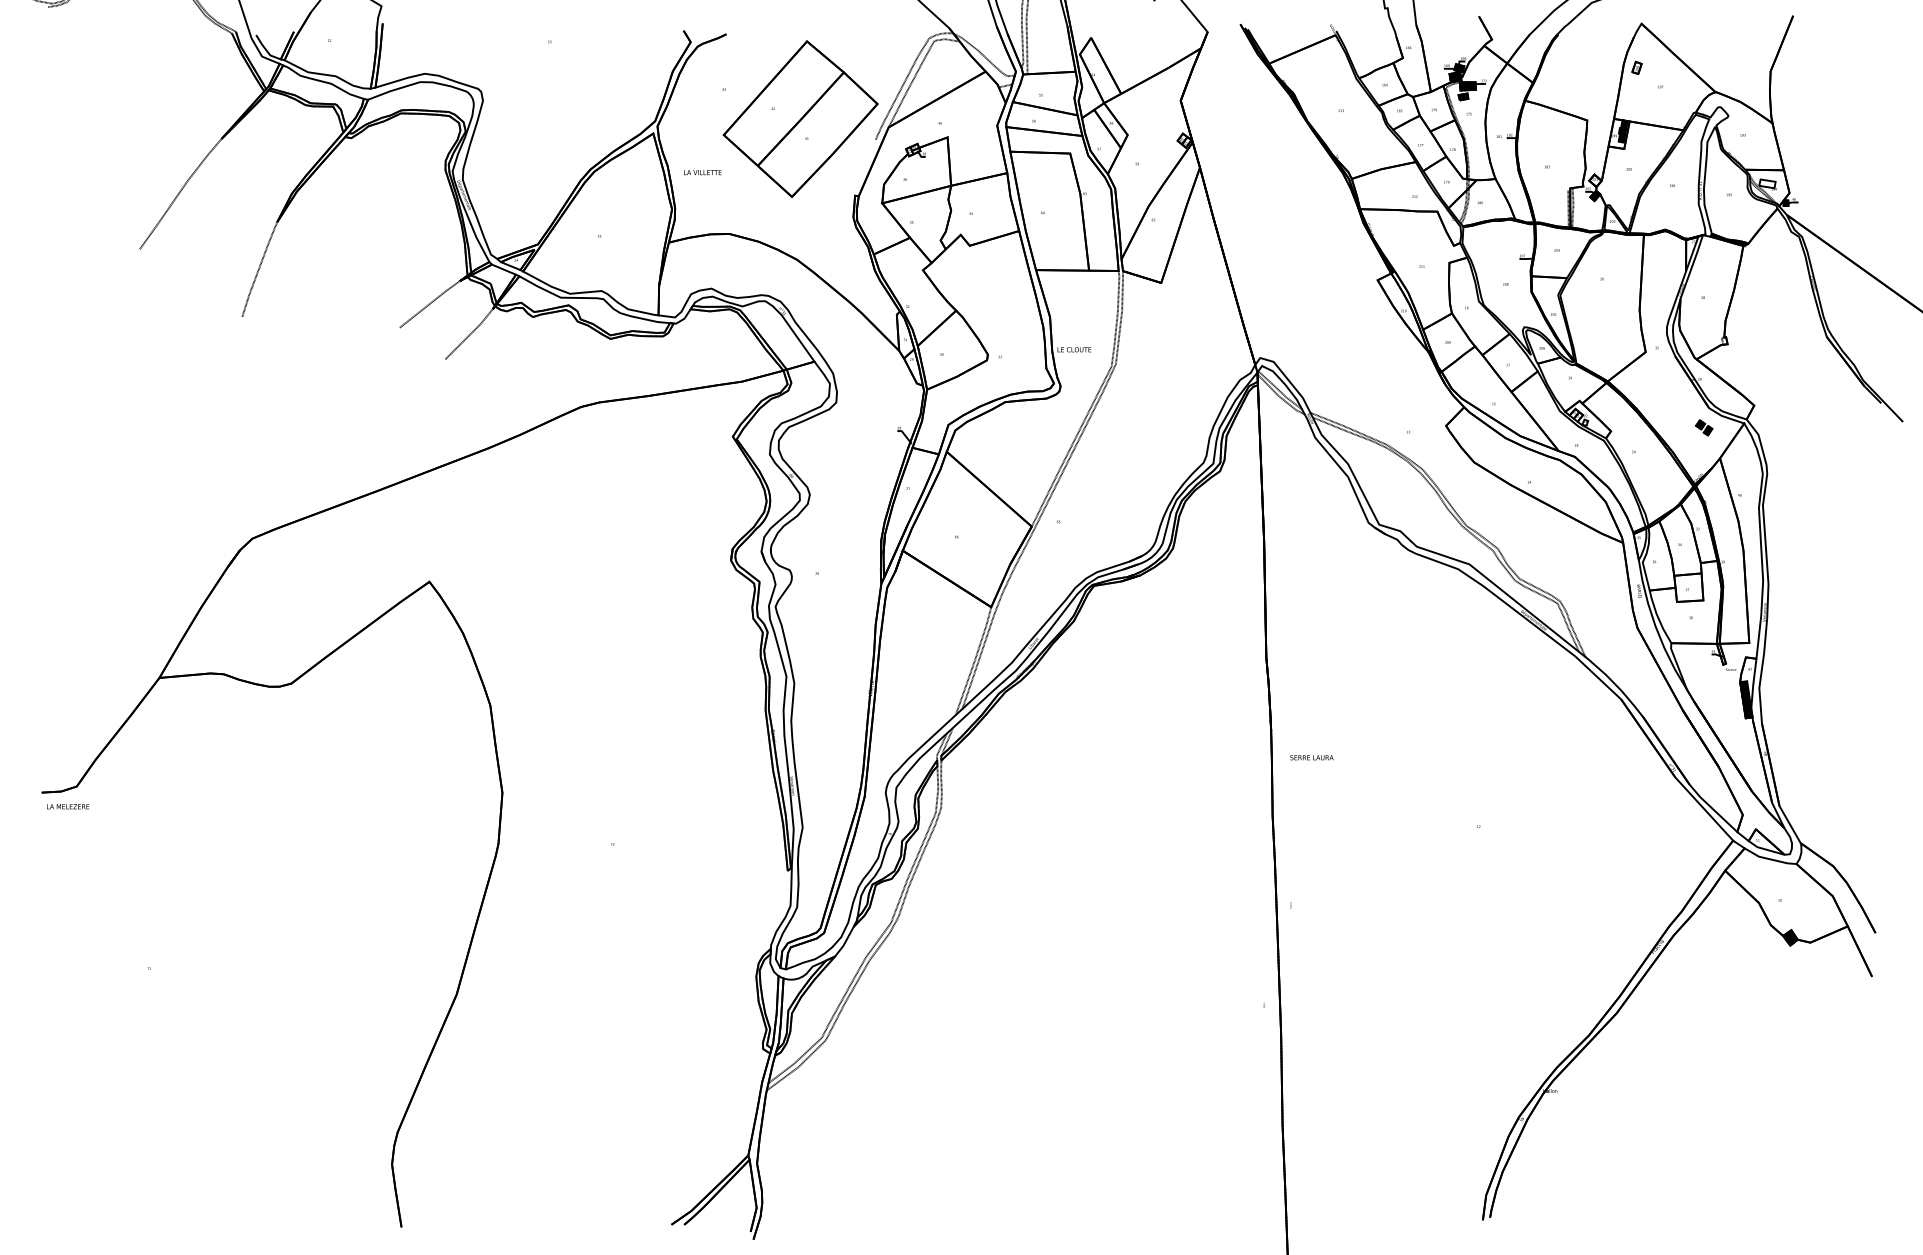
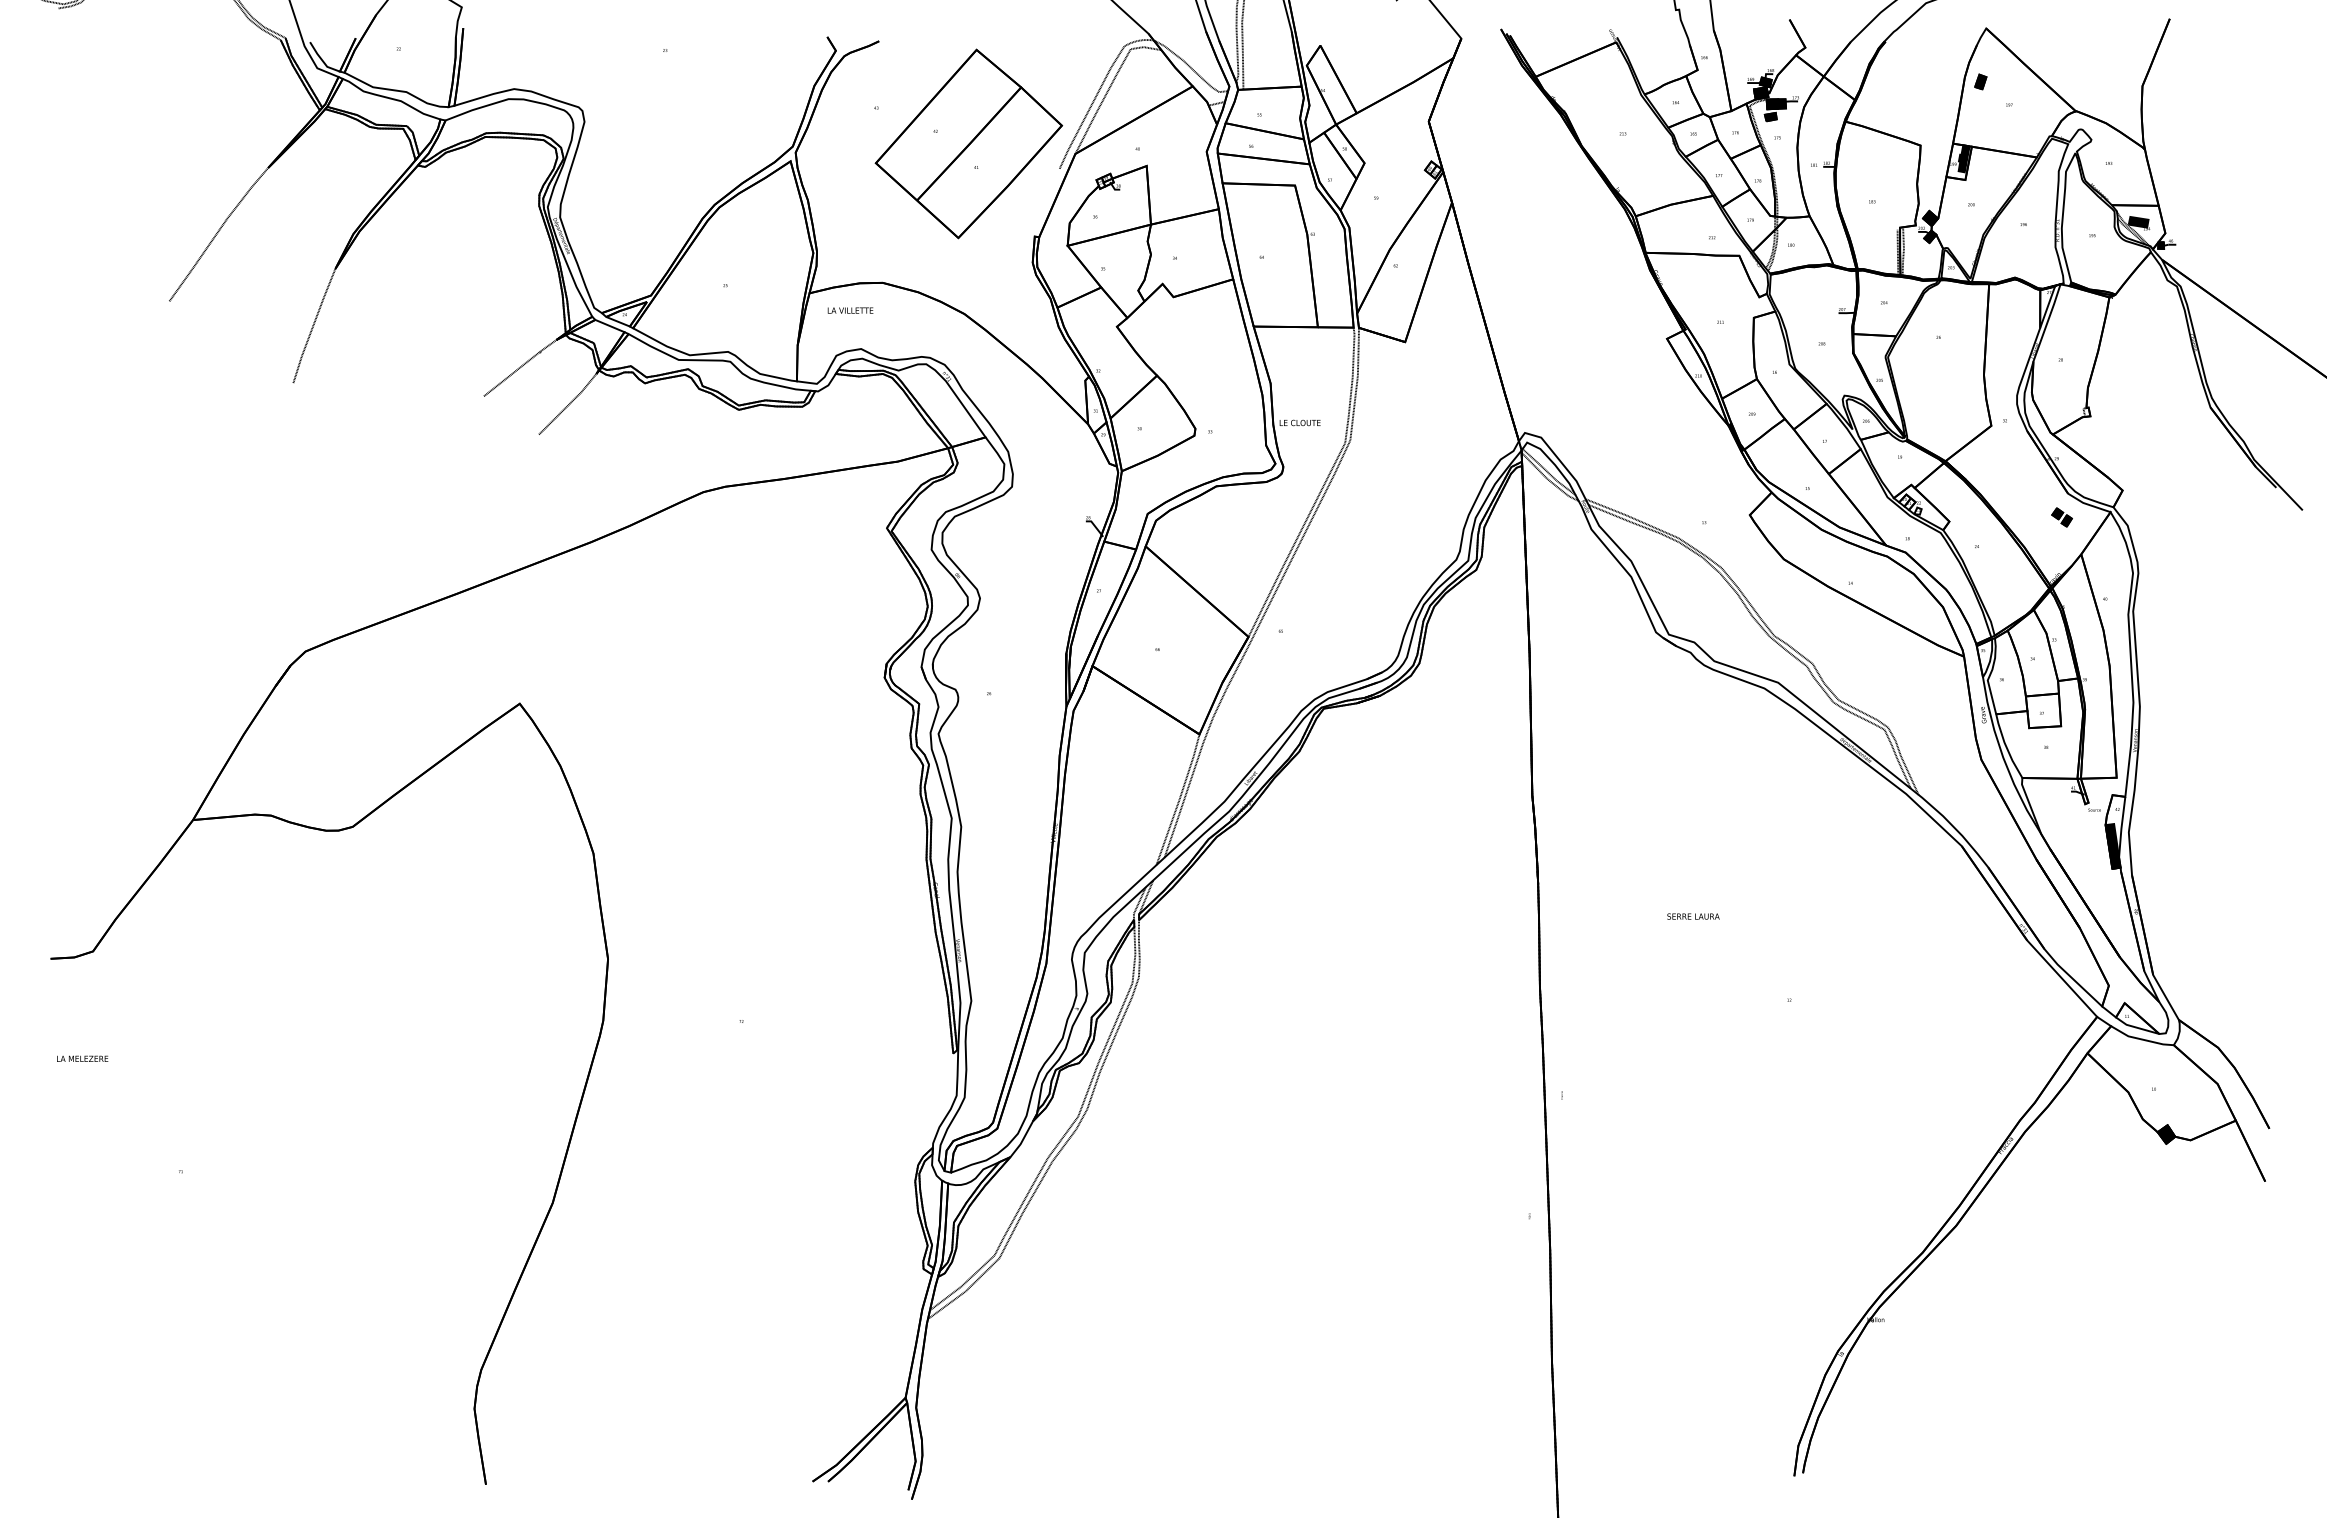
fill: (1636, 67) -> (1980, 81), added
text: (702, 172) -> (850, 310), moved
fill: (1595, 180) -> (1930, 218), added
fill: (1767, 183) -> (2138, 221), added
text: (1311, 757) -> (1693, 916), moved
text: (68, 806) -> (82, 1058), moved

